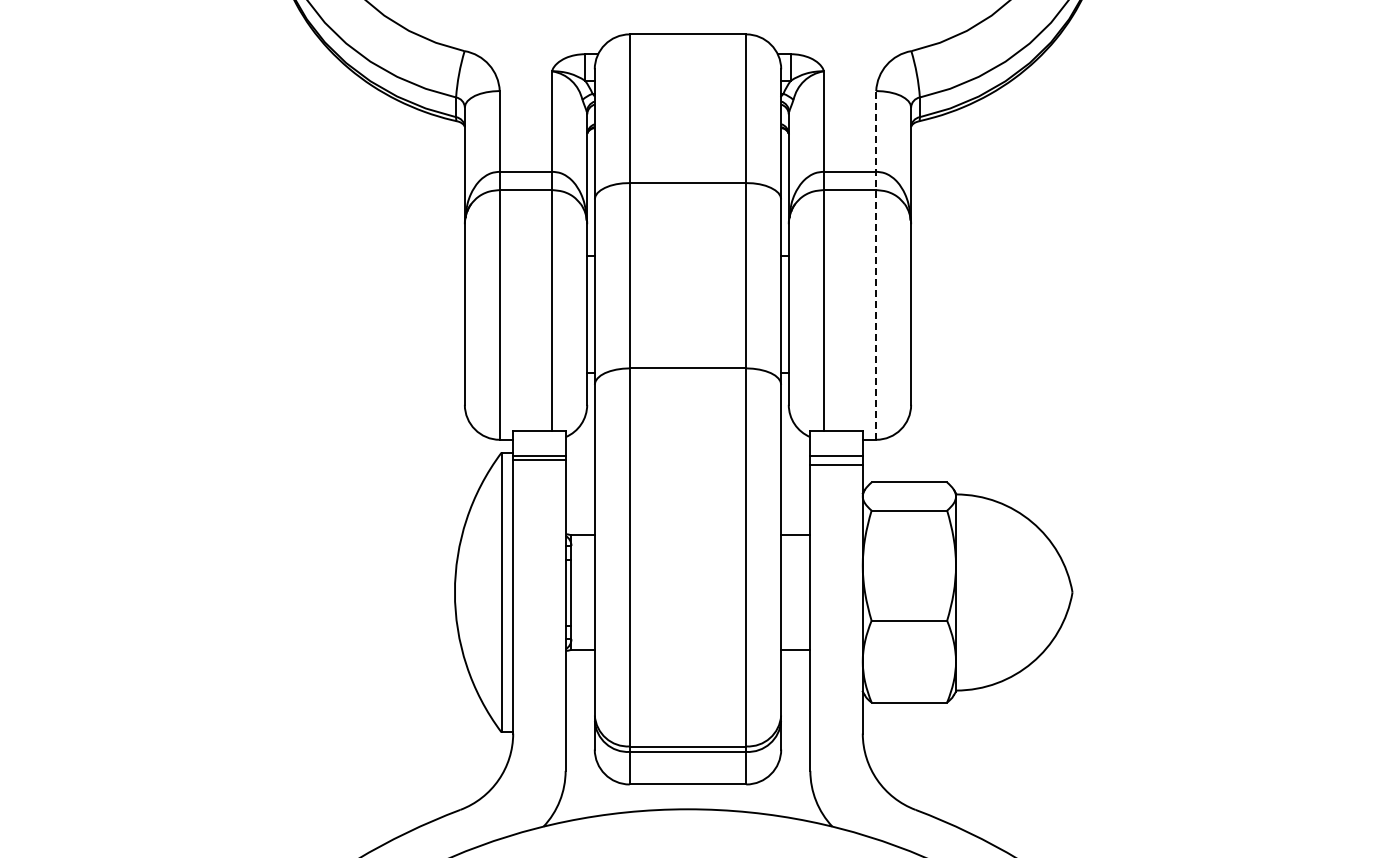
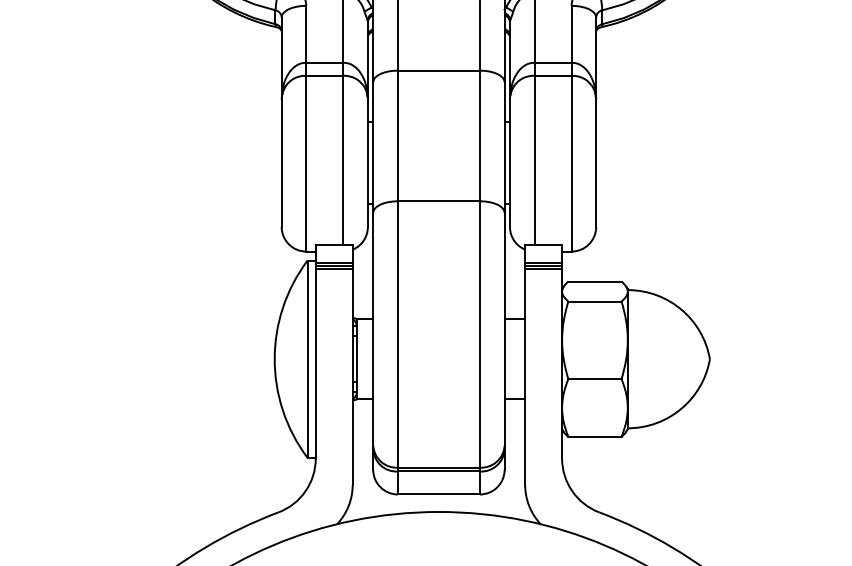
line: (876, 264) -> (571, 128), dashed -> solid
line: (836, 459) -> (543, 265), added
line: (539, 465) -> (334, 269), added

